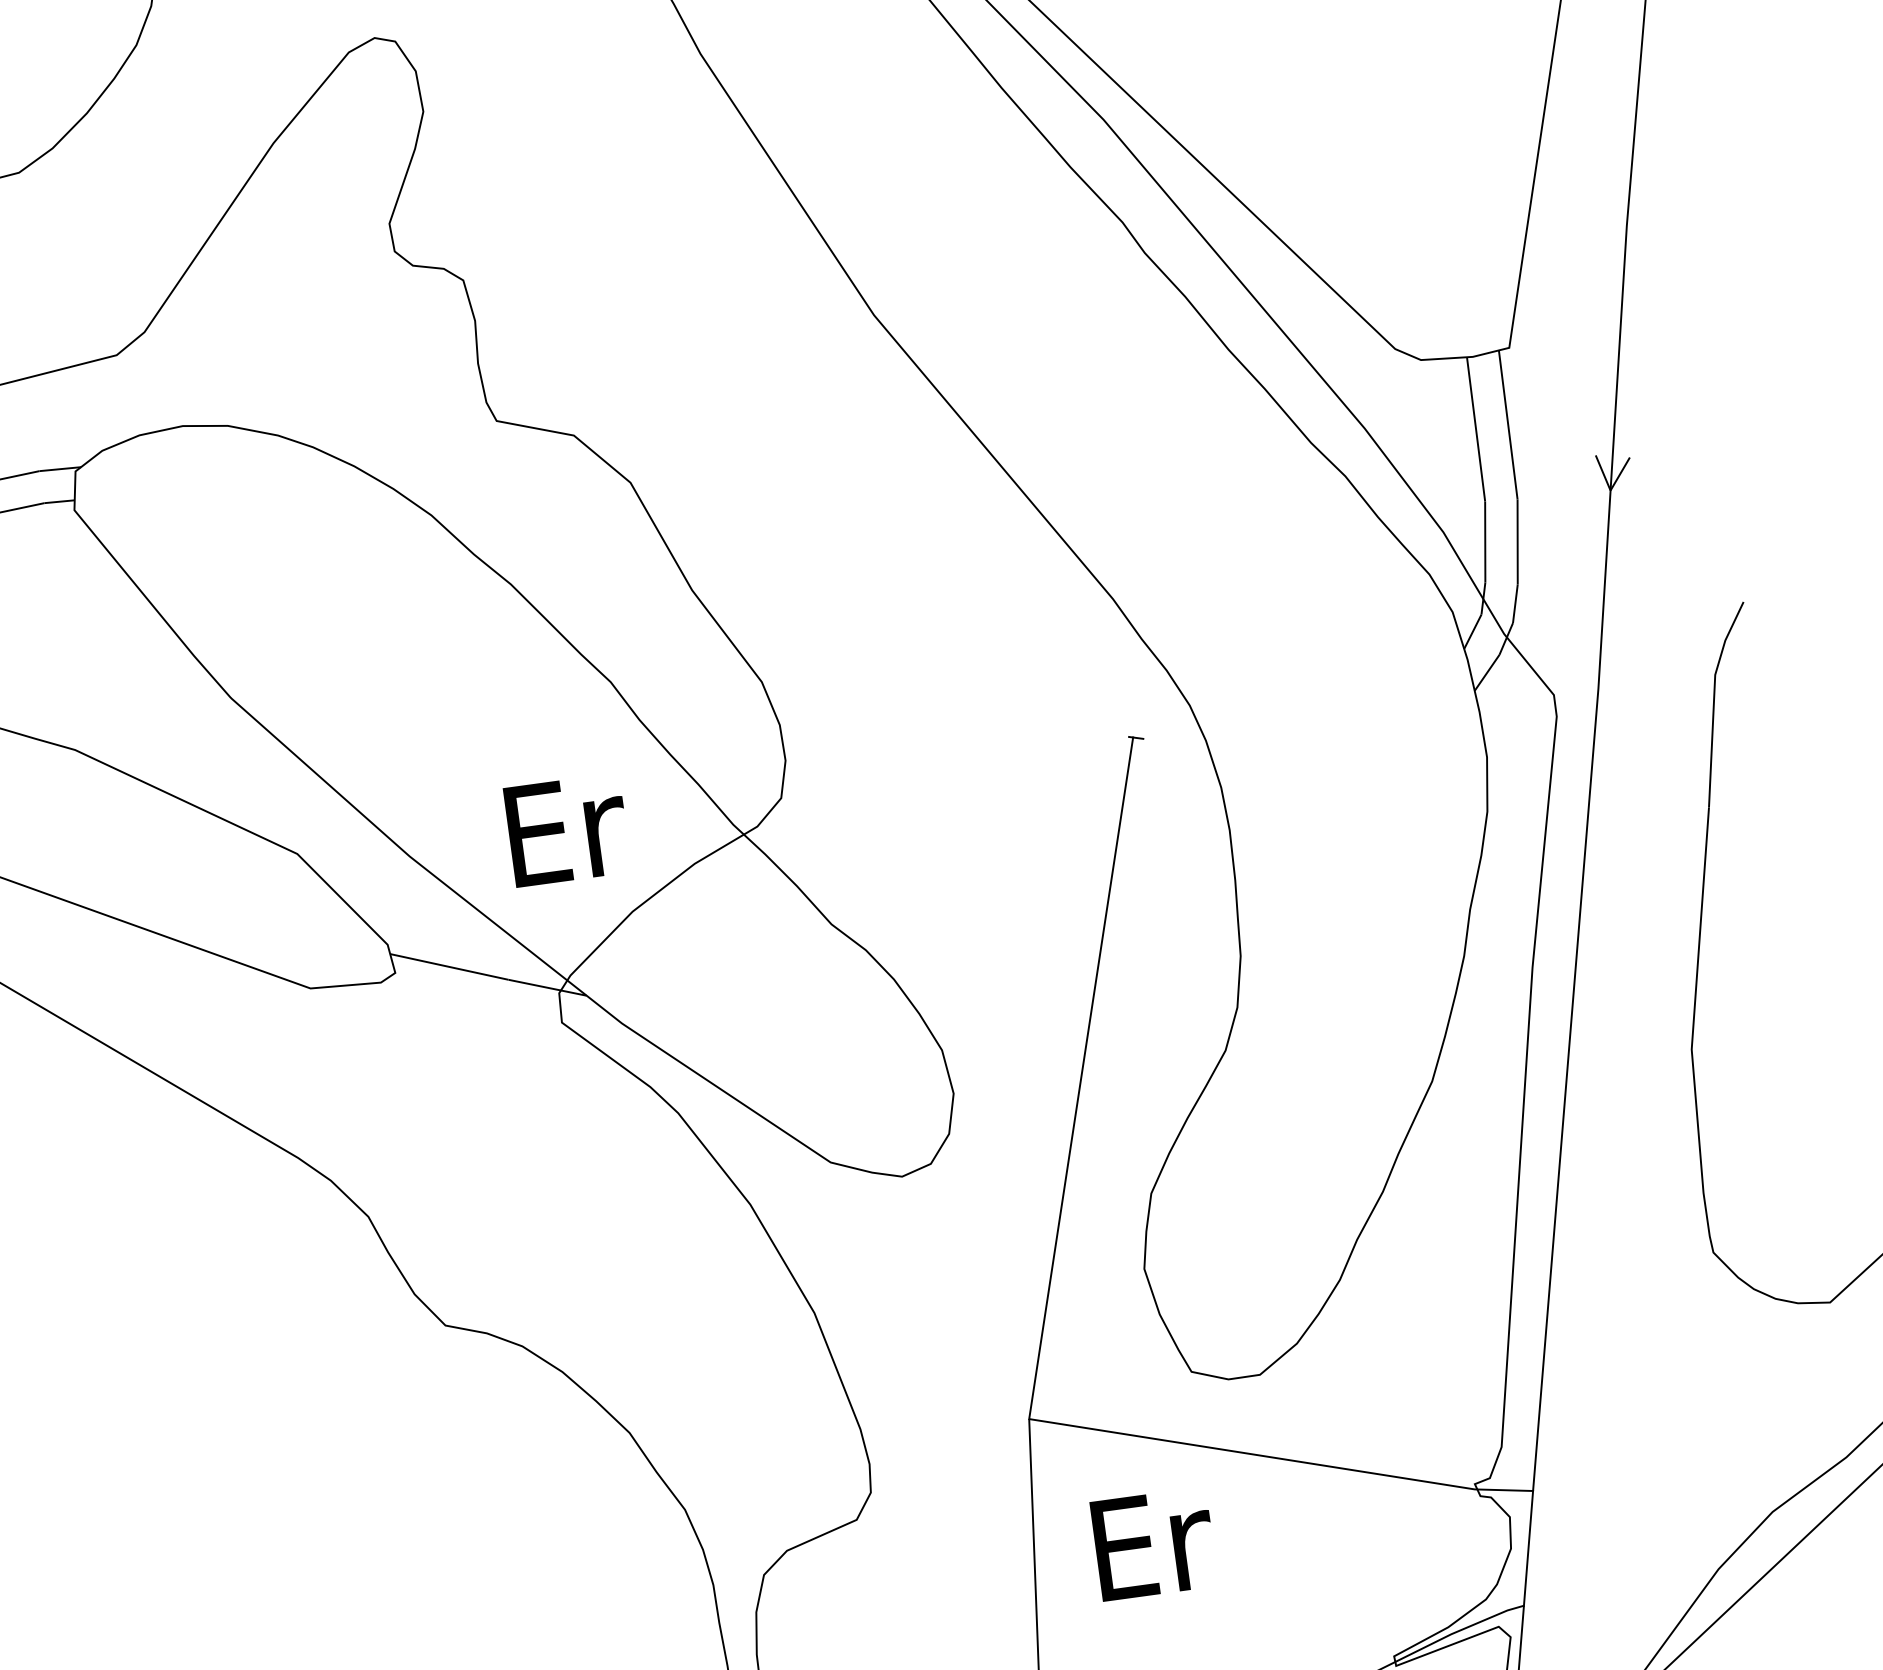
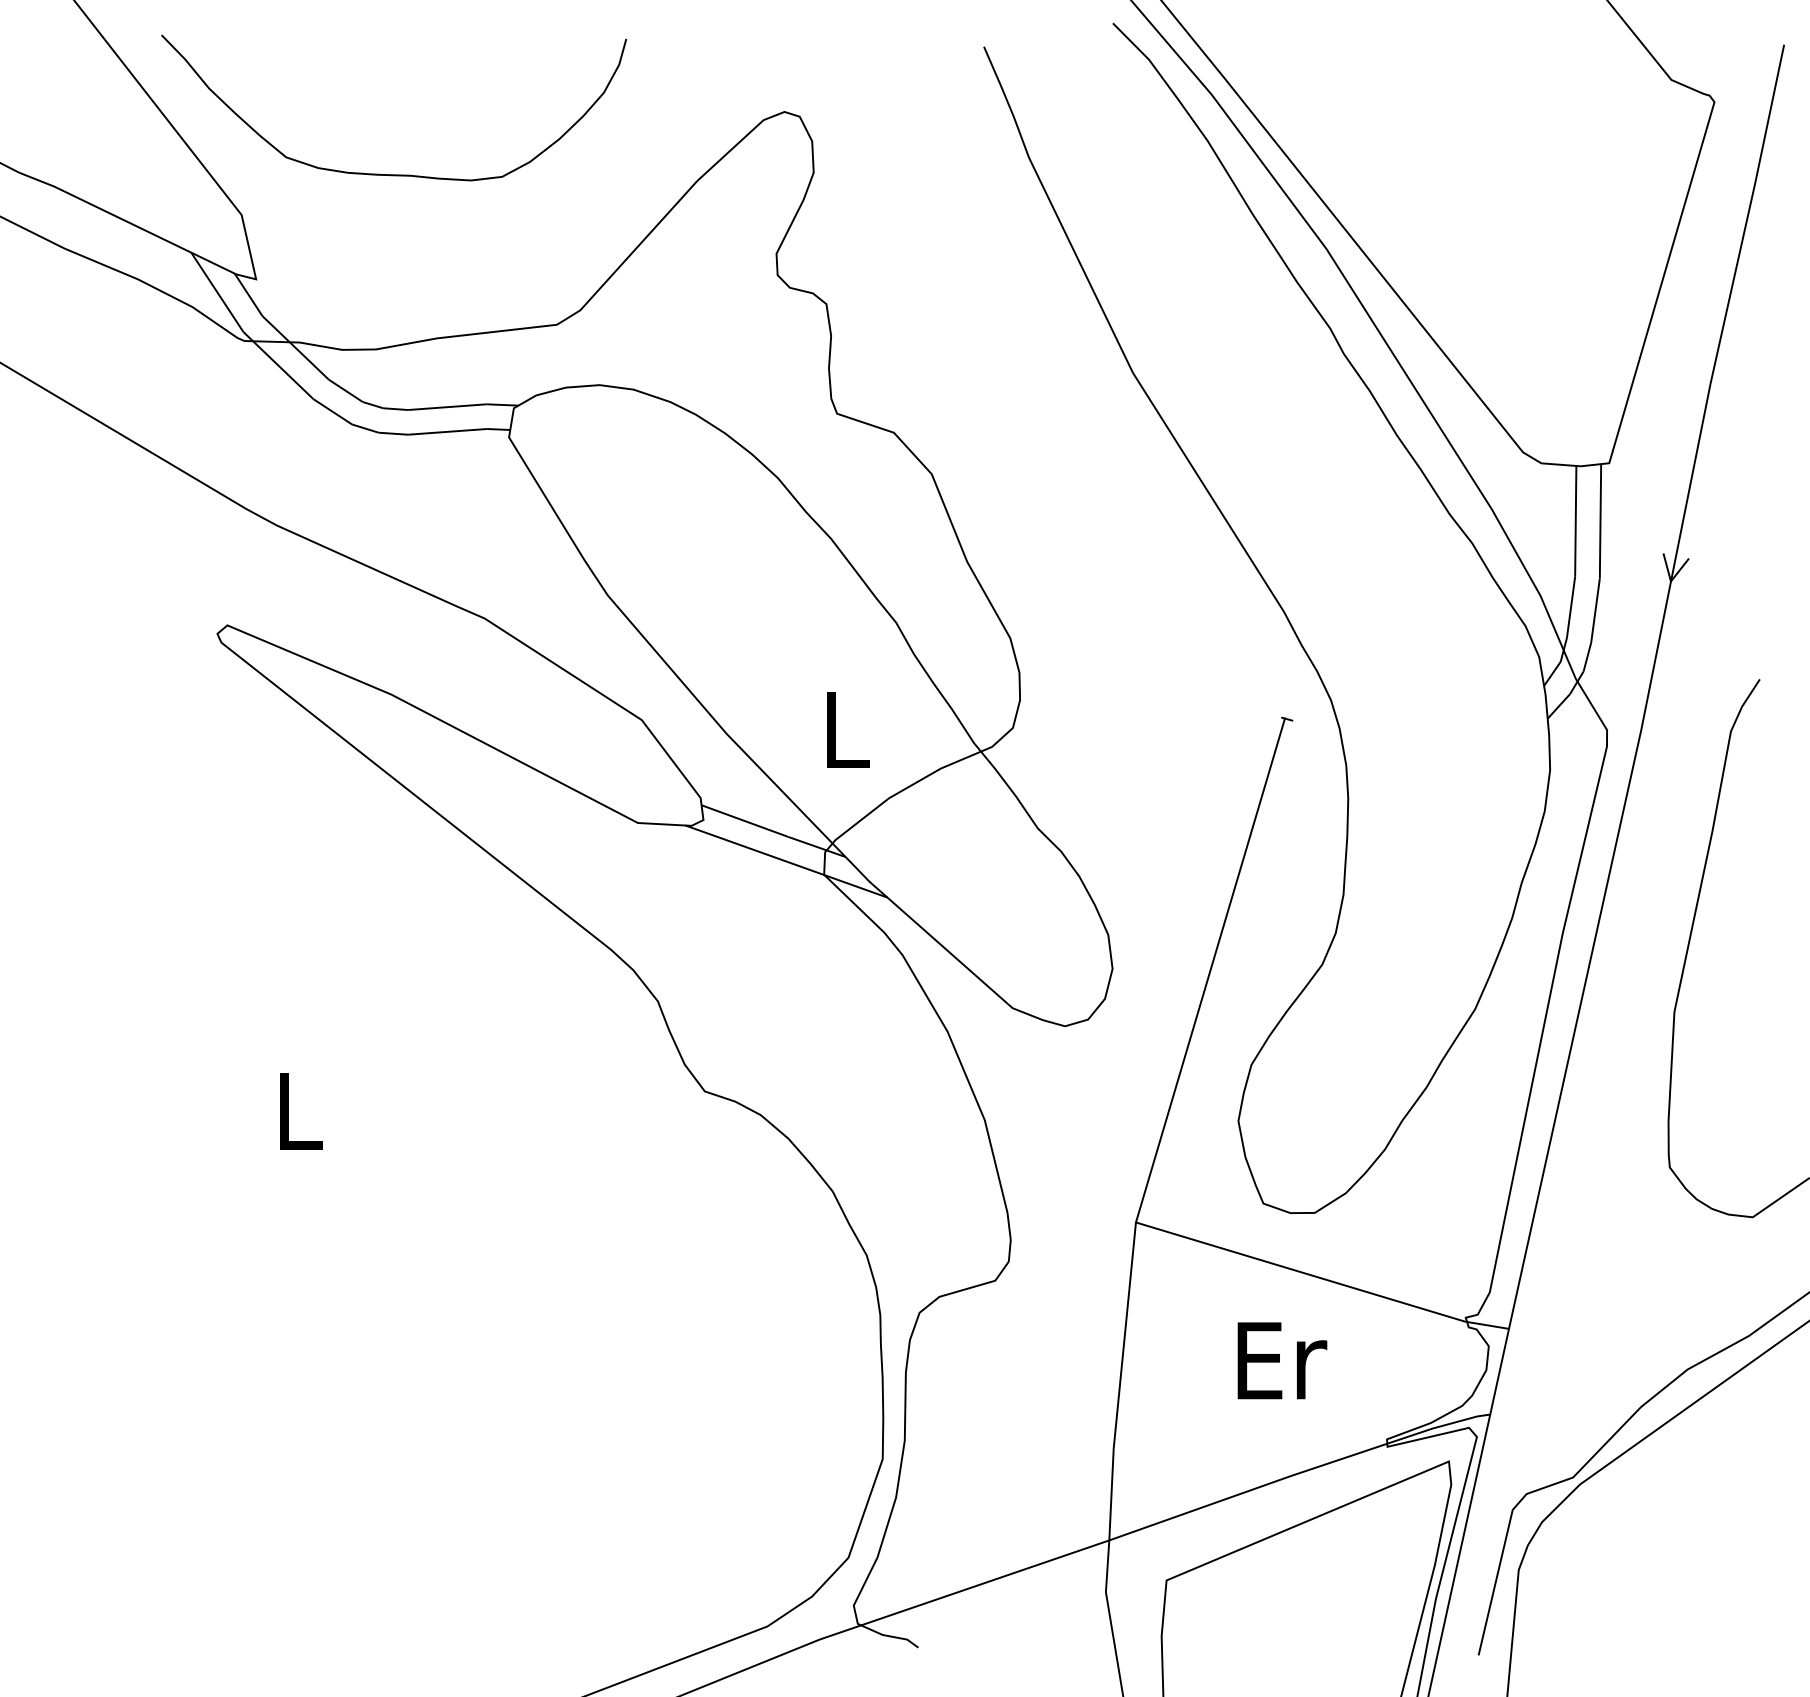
text: (567, 829) -> (848, 729), Er -> L
line: (510, 1012) -> (786, 861), added
text: (1154, 1543) -> (1282, 1360), moved

